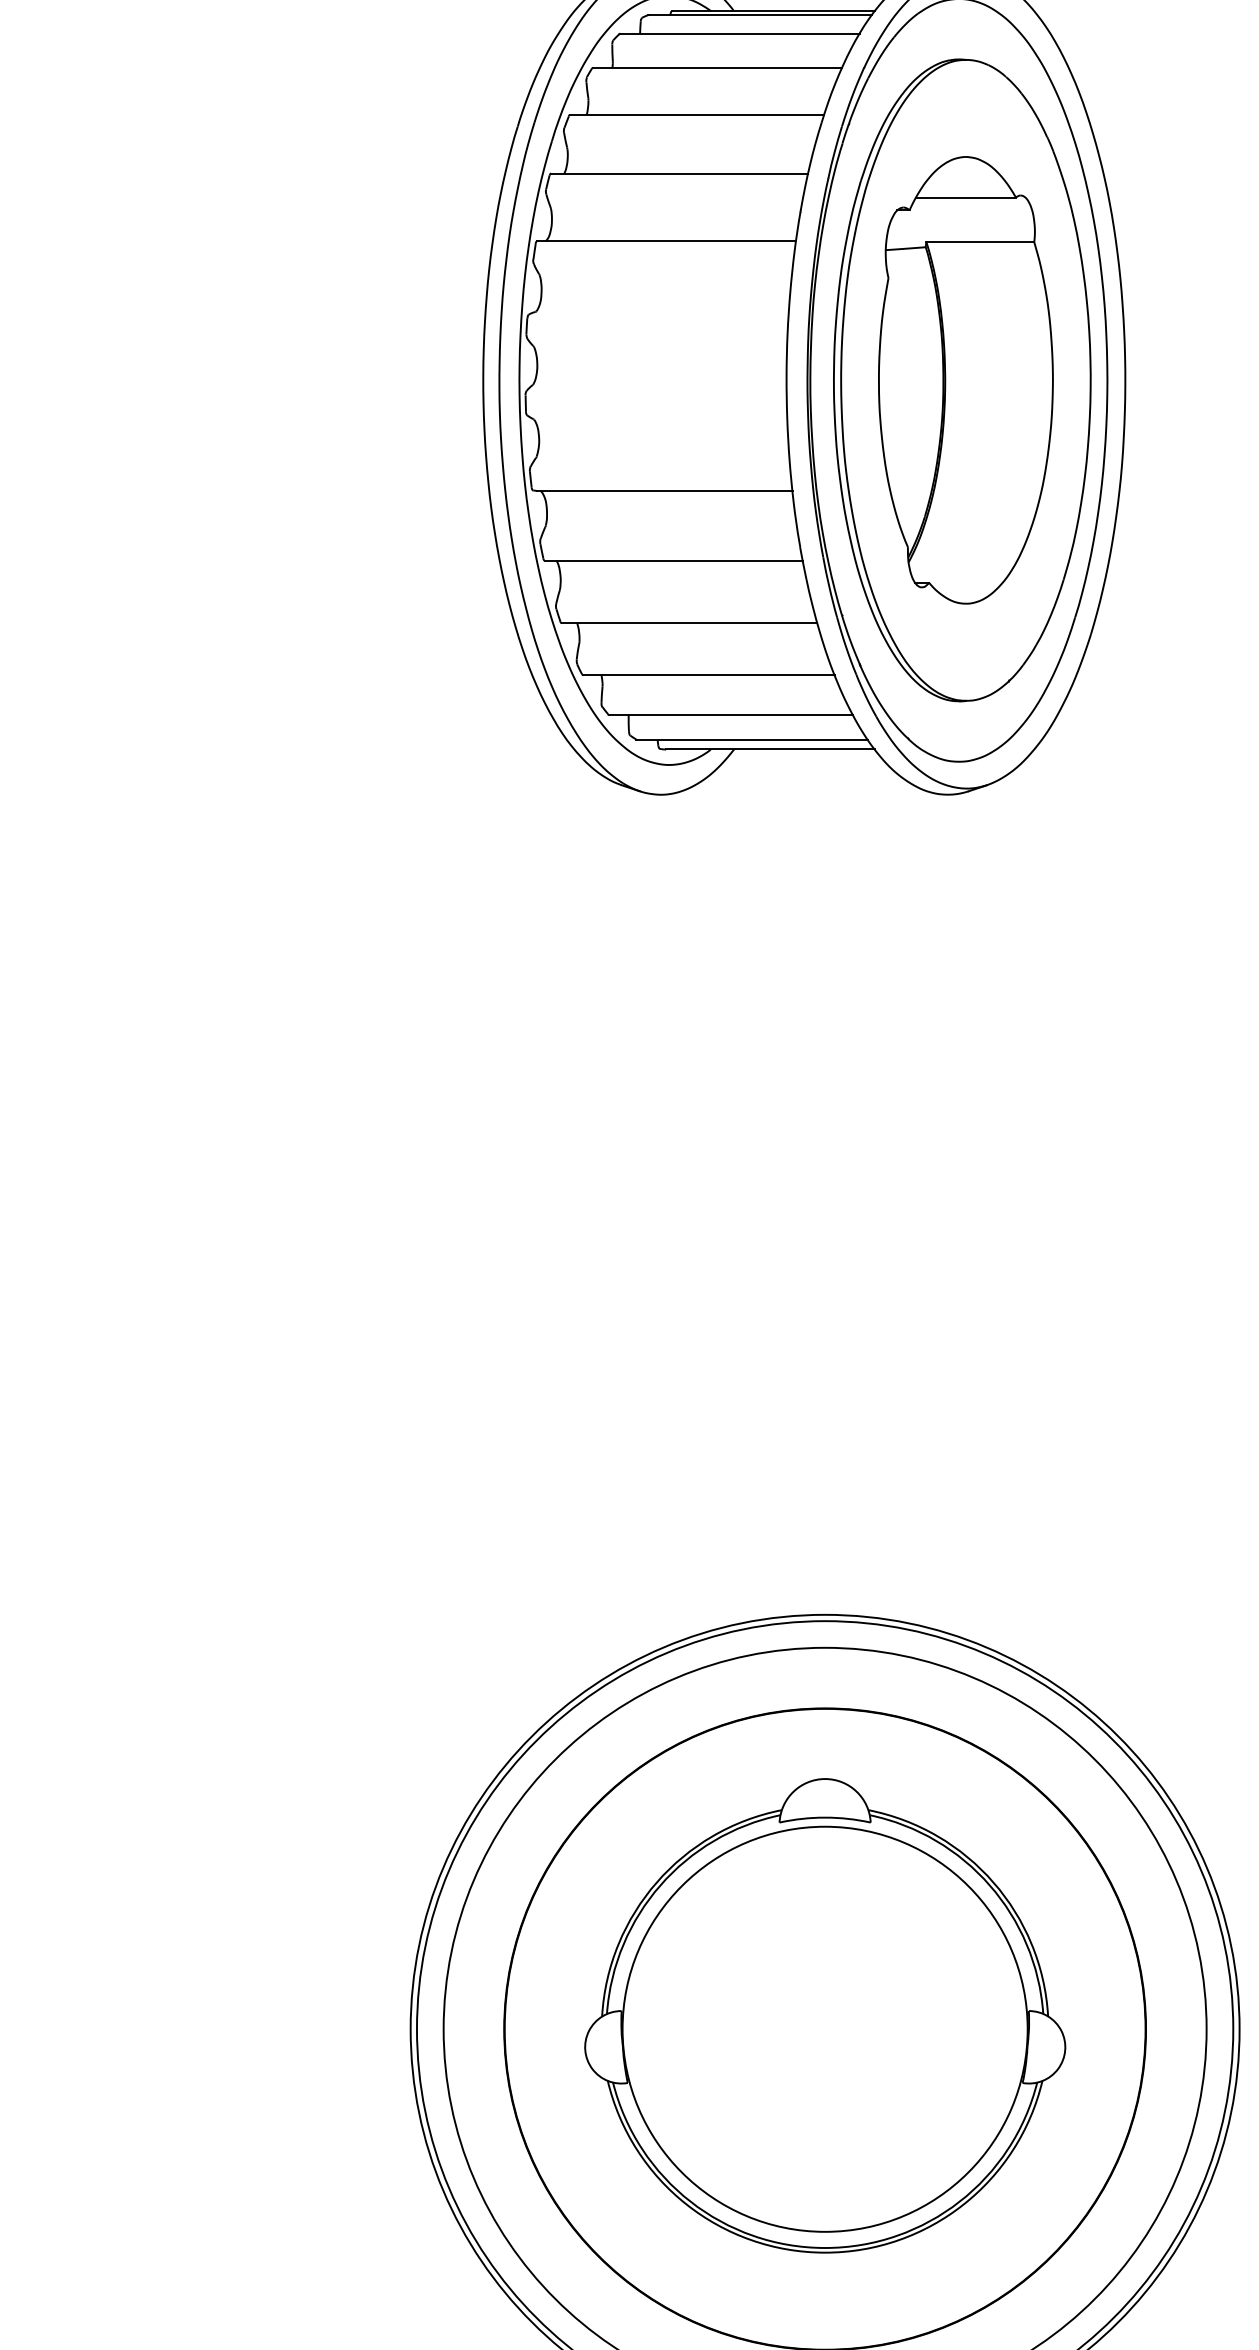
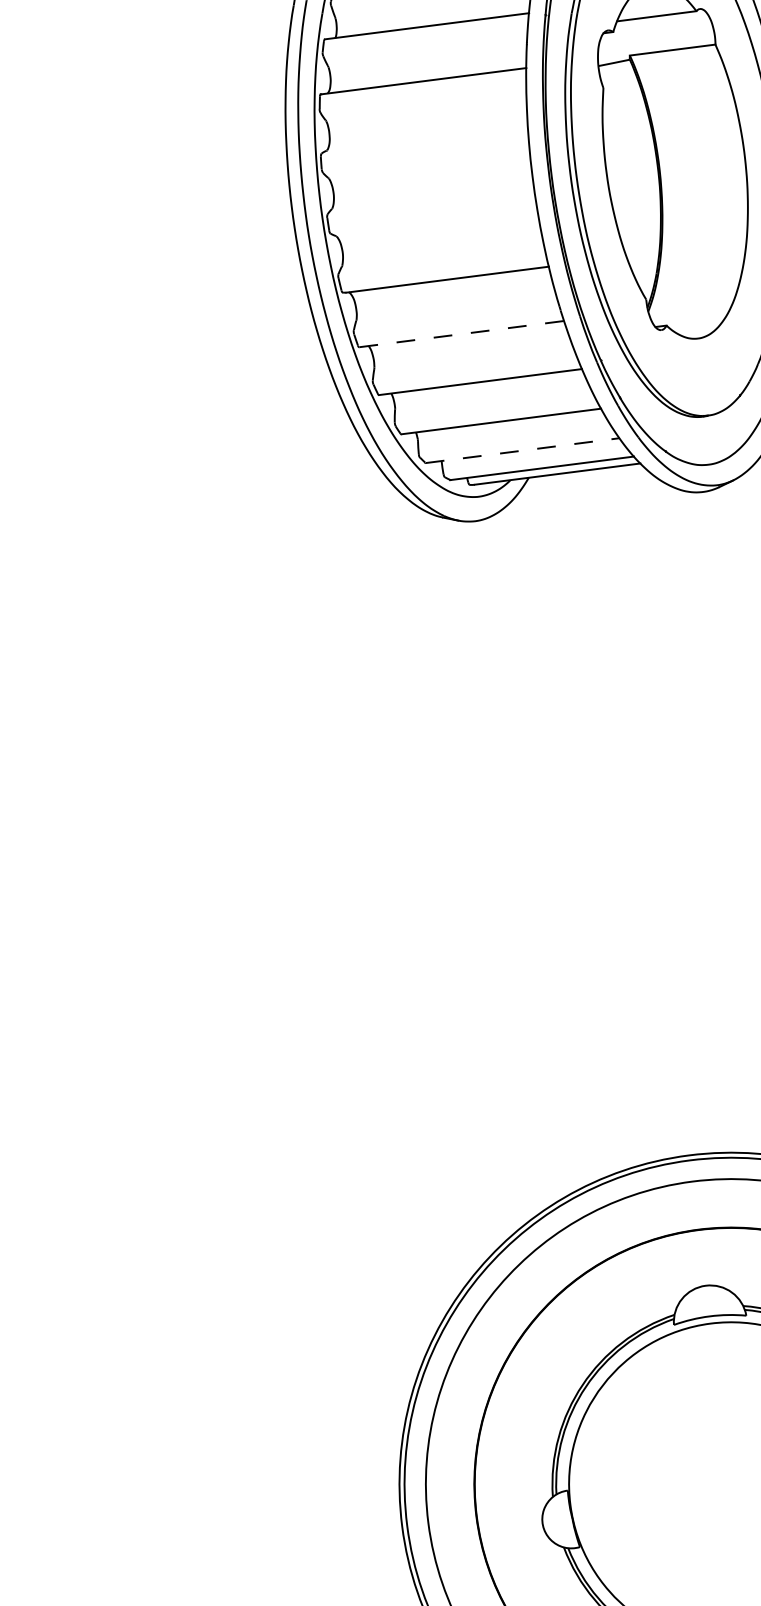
line: (673, 560) -> (461, 334), solid -> dashed
line: (731, 714) -> (523, 450), solid -> dashed

